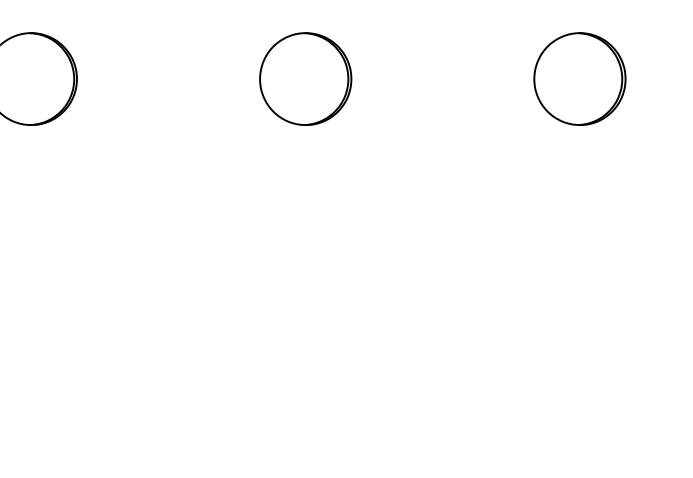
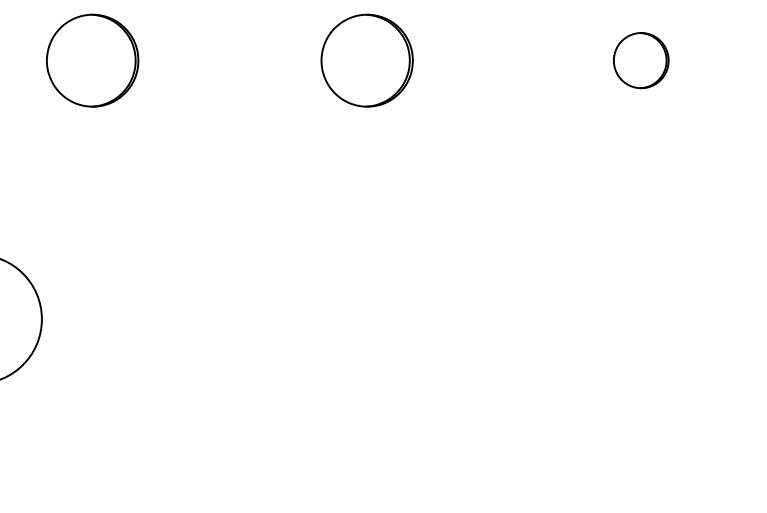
part: (579, 78) -> (640, 60), size x0.6

